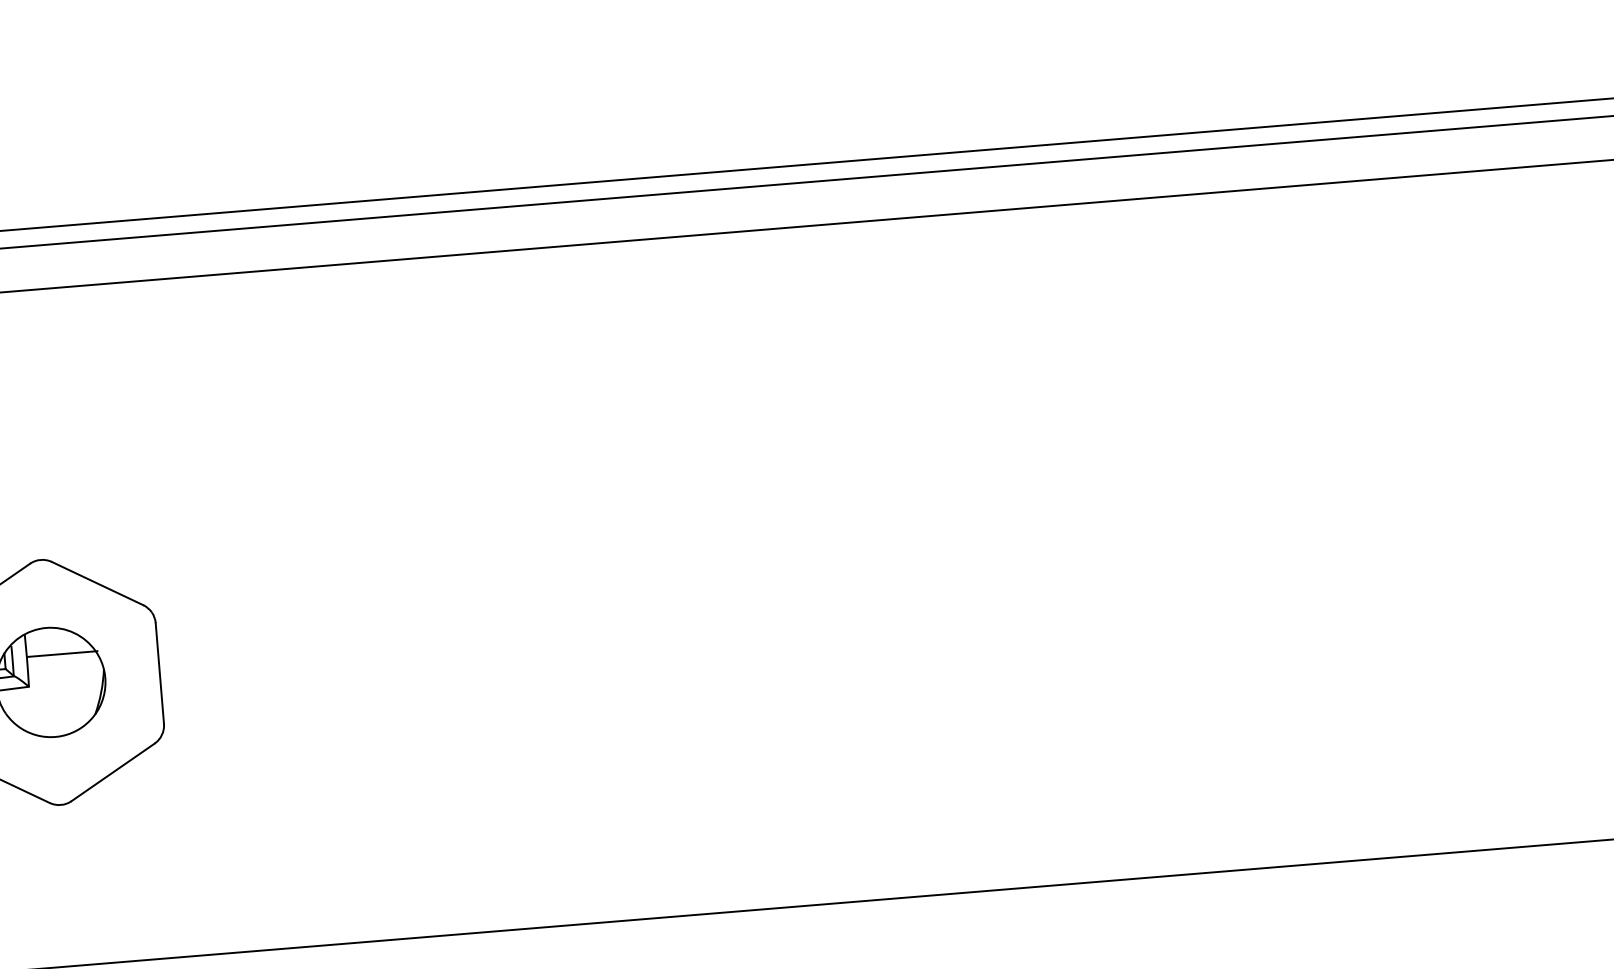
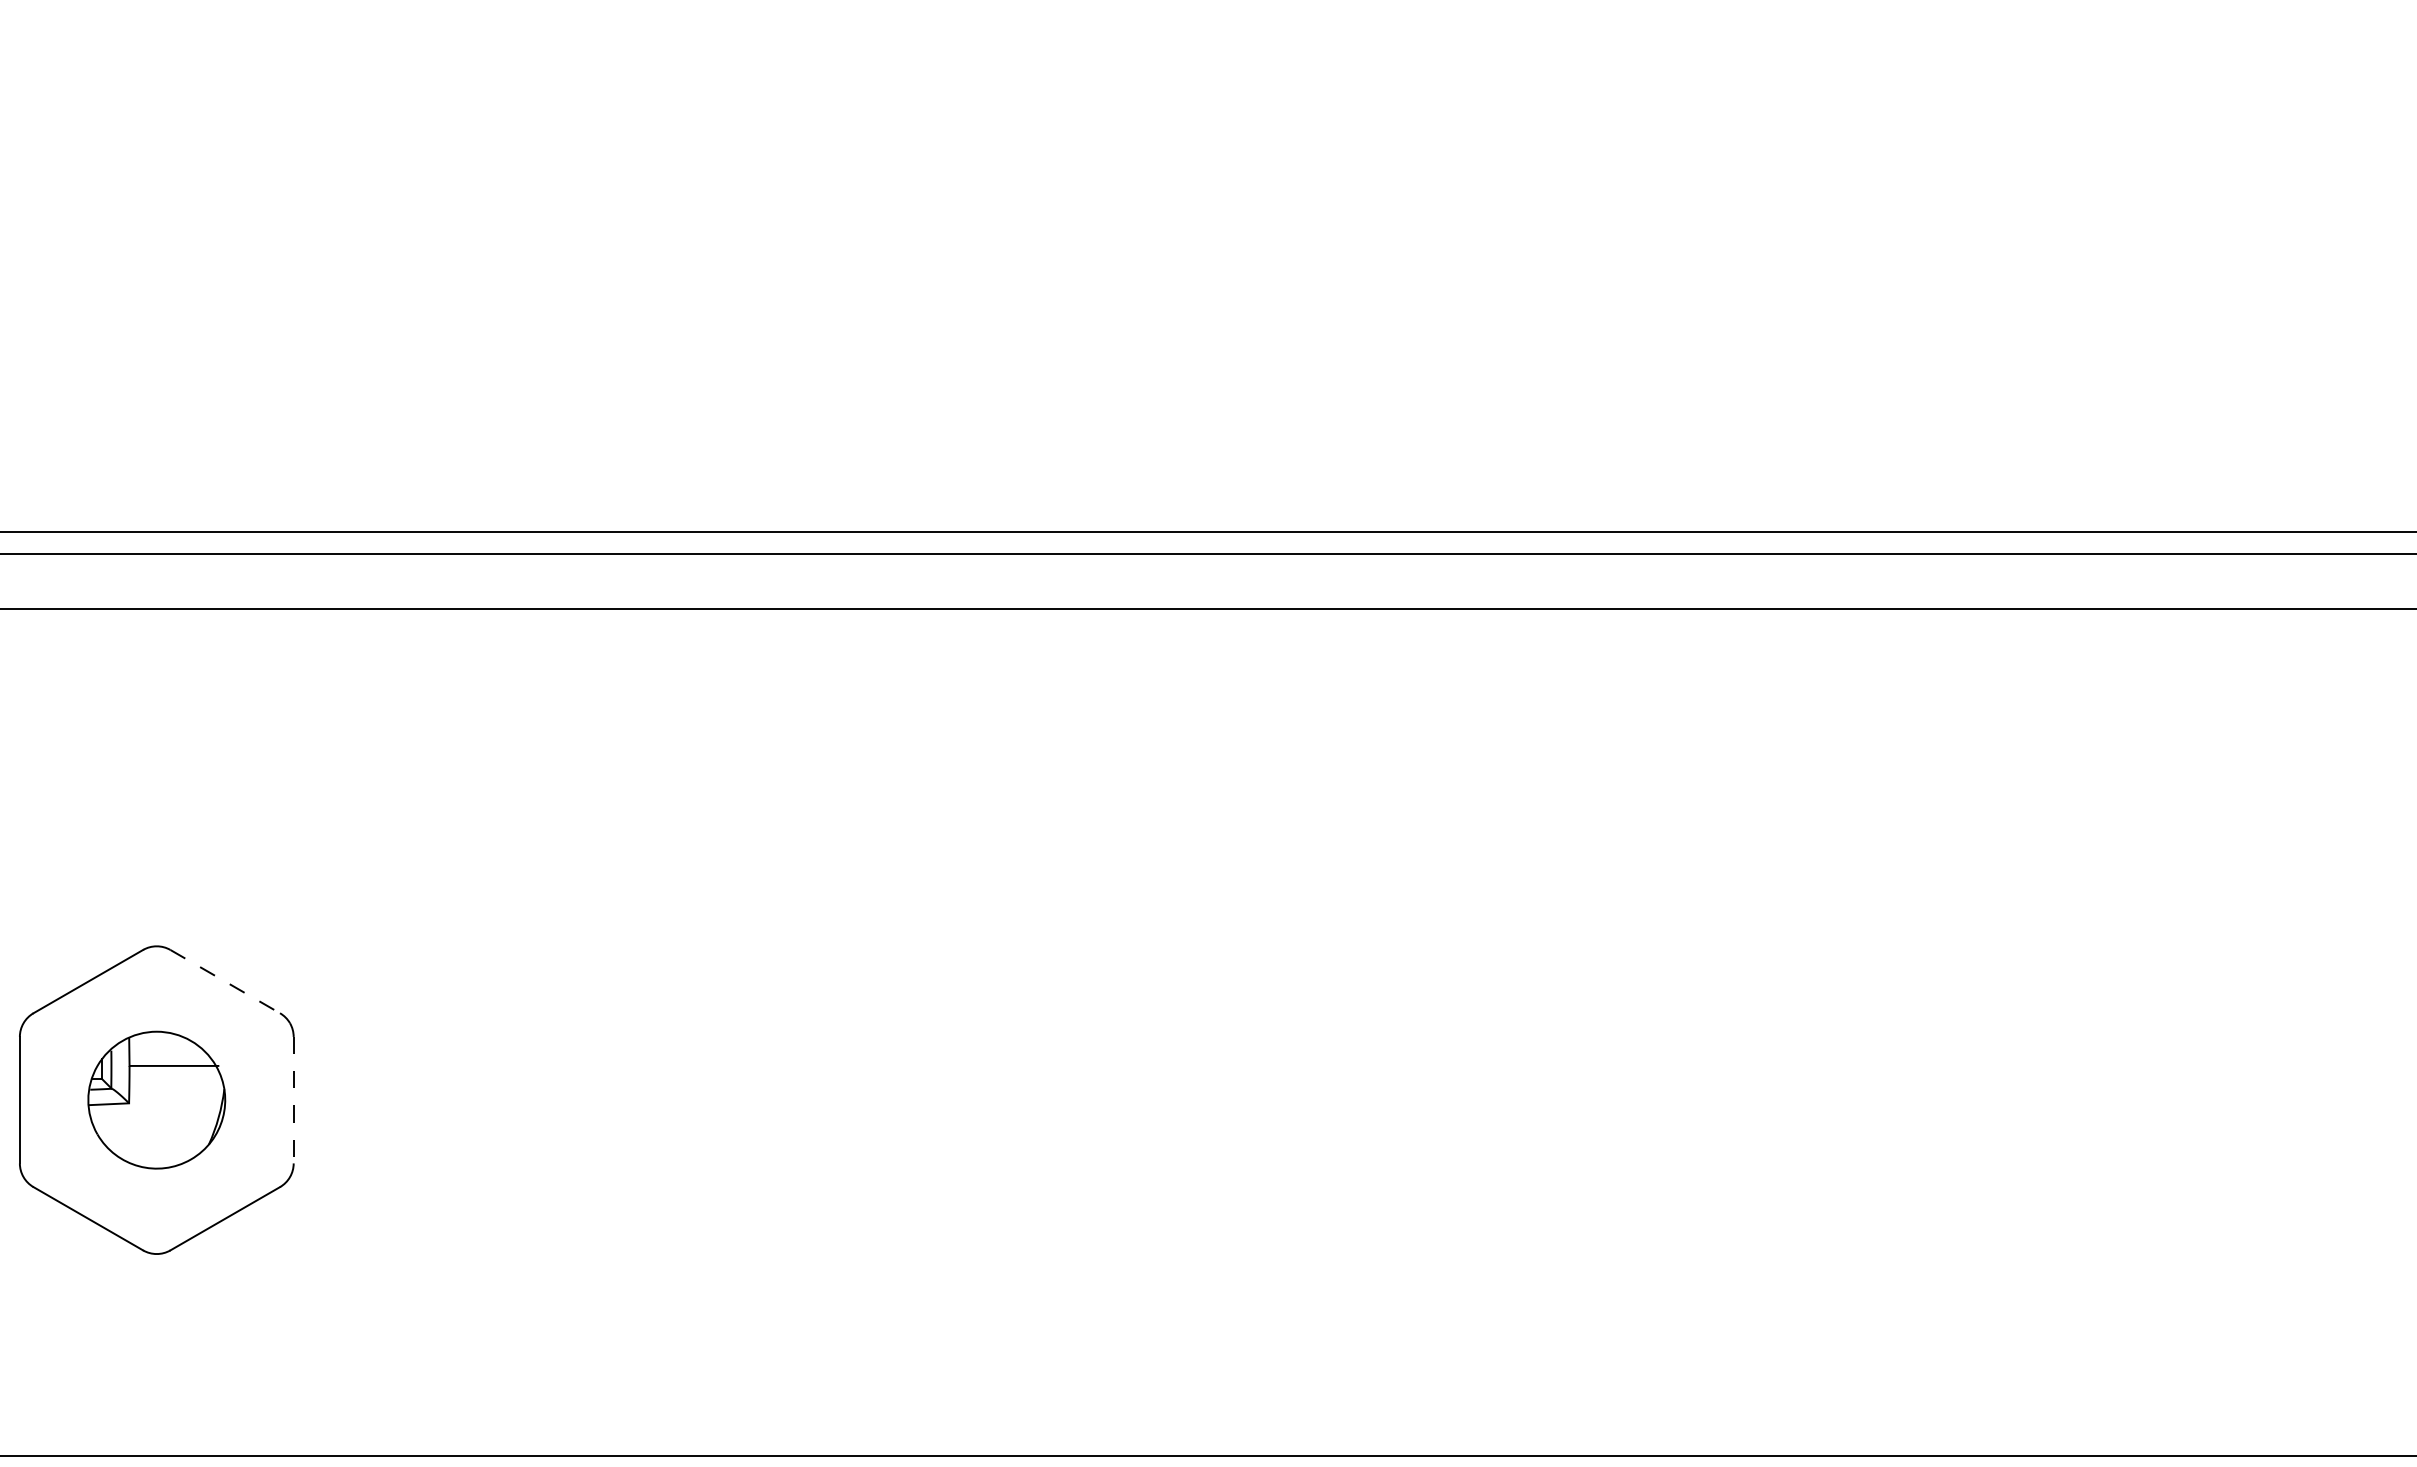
line: (97, 583) -> (225, 981), solid -> dashed
line: (159, 673) -> (293, 1100), solid -> dashed

